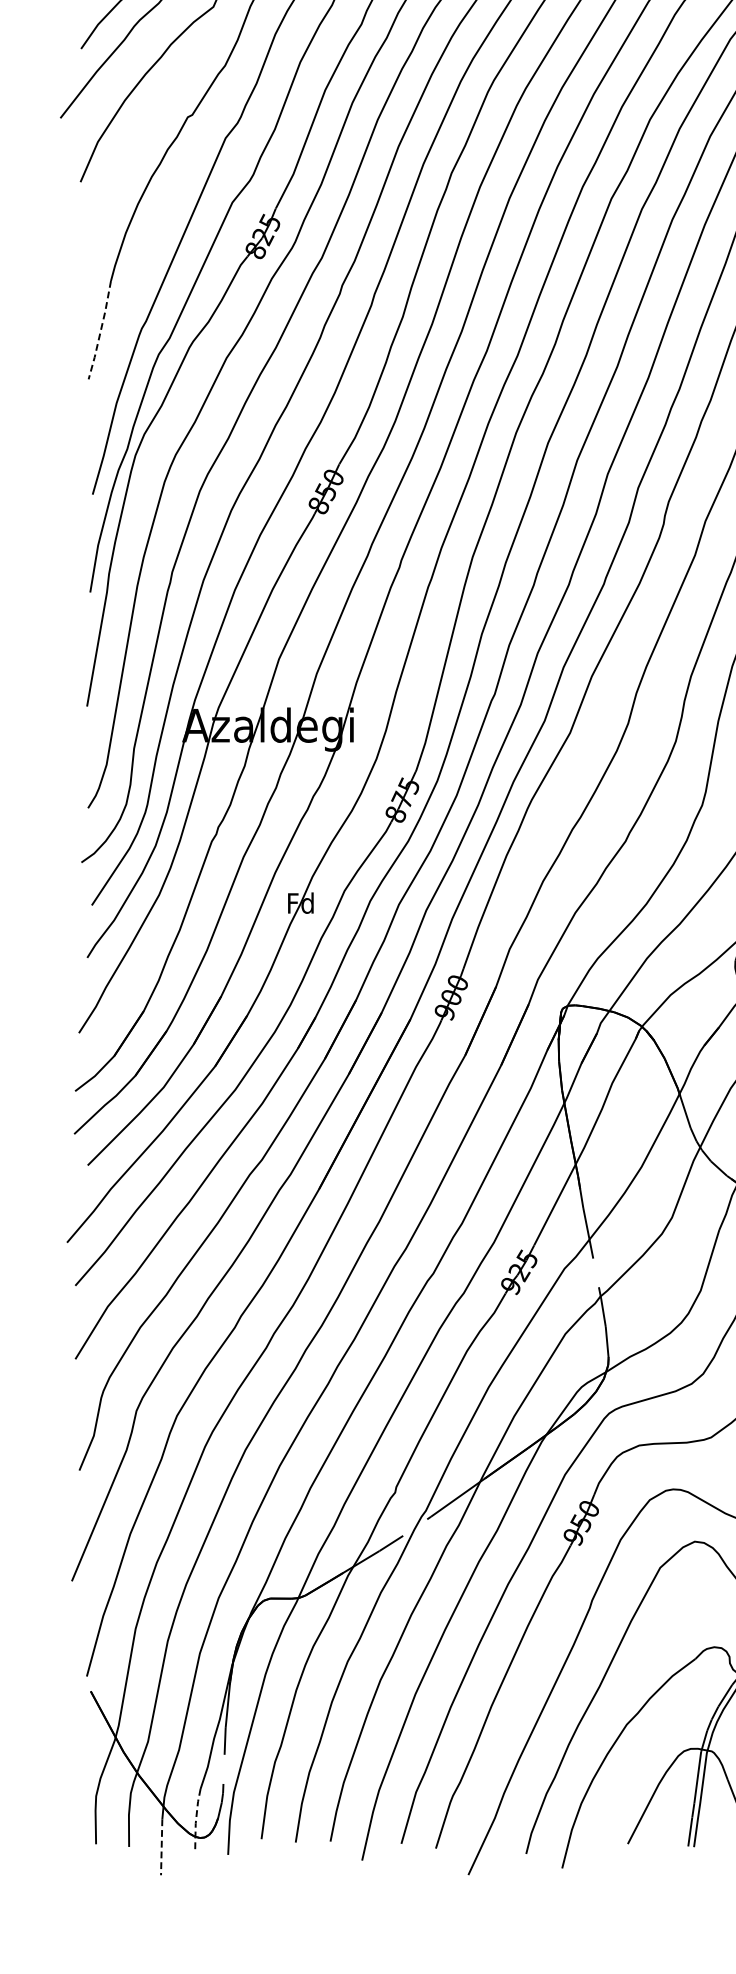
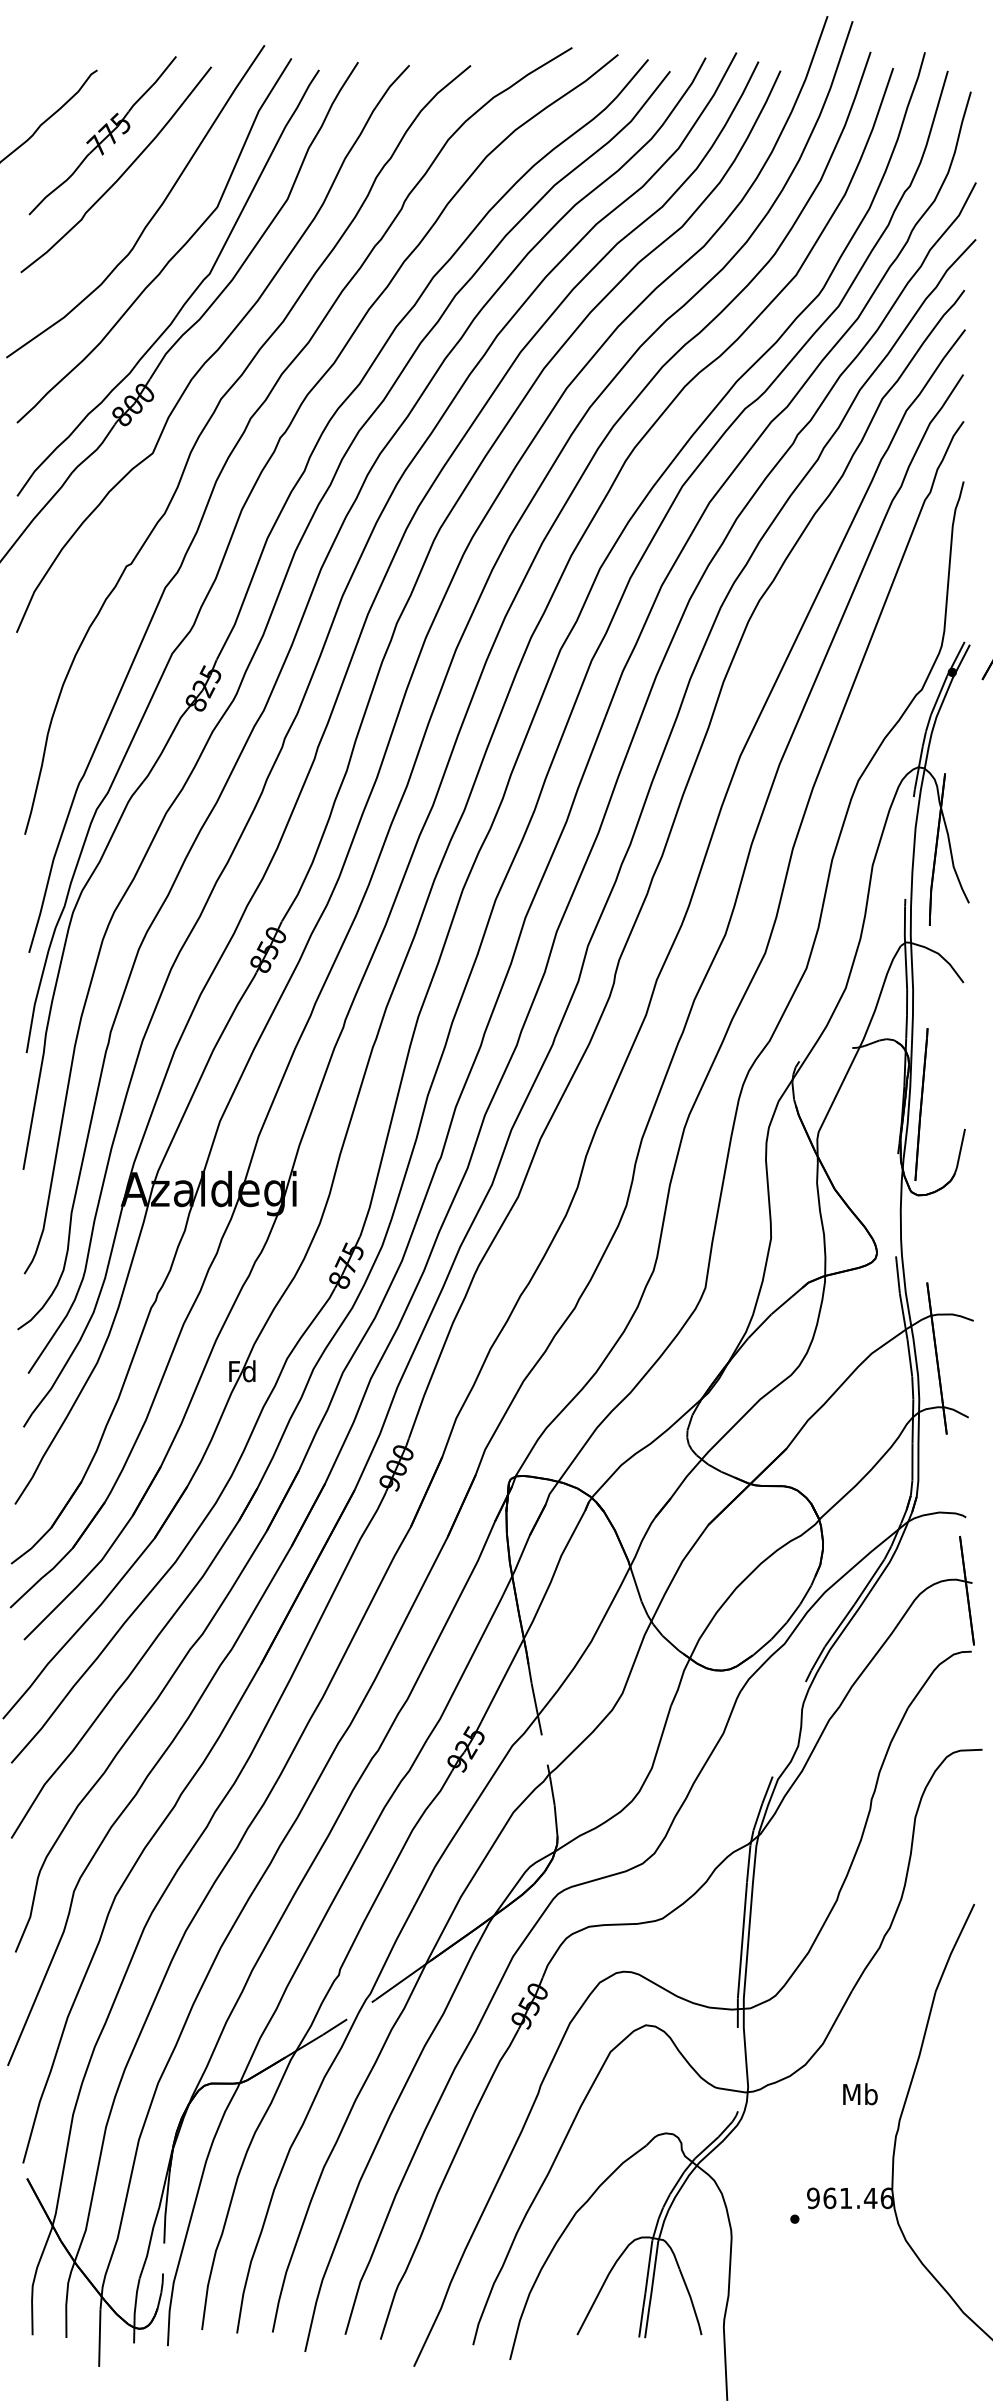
line: (100, 330) -> (37, 784), dashed -> solid
line: (195, 1821) -> (134, 2311), dashed -> solid
line: (161, 1847) -> (99, 2338), dashed -> solid

